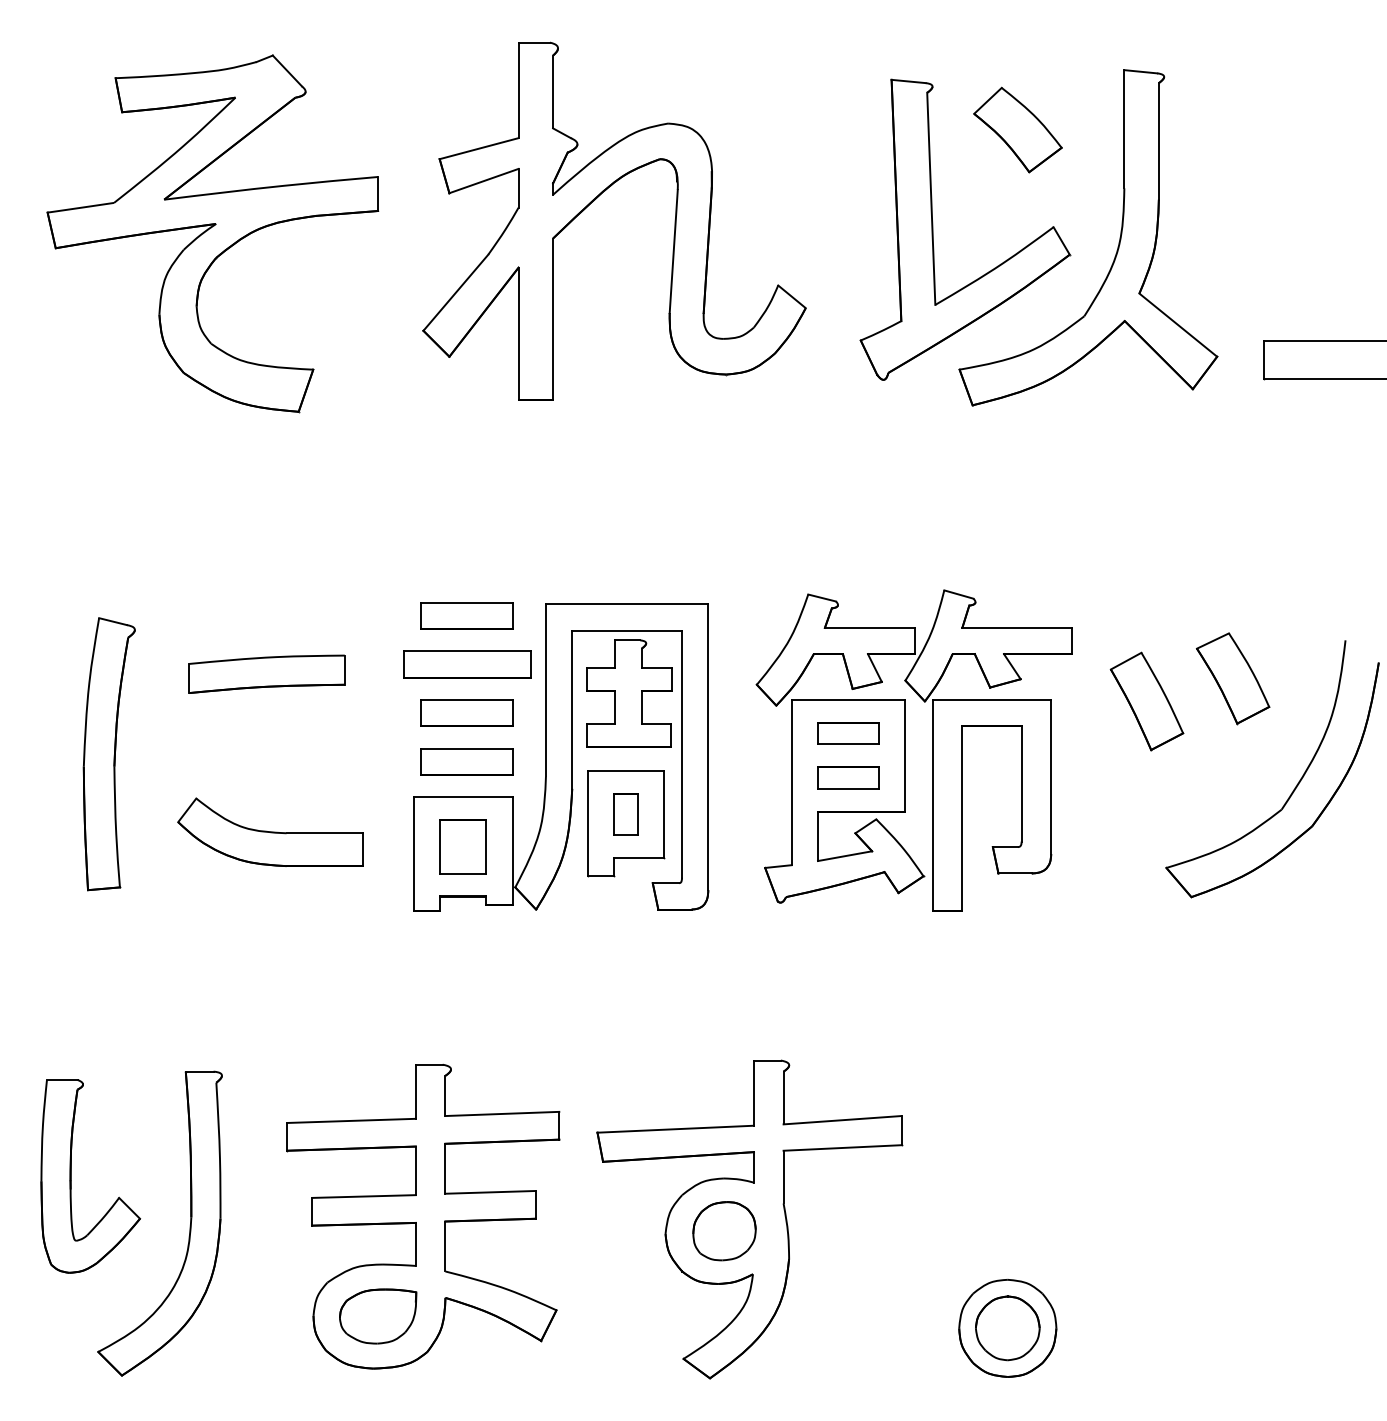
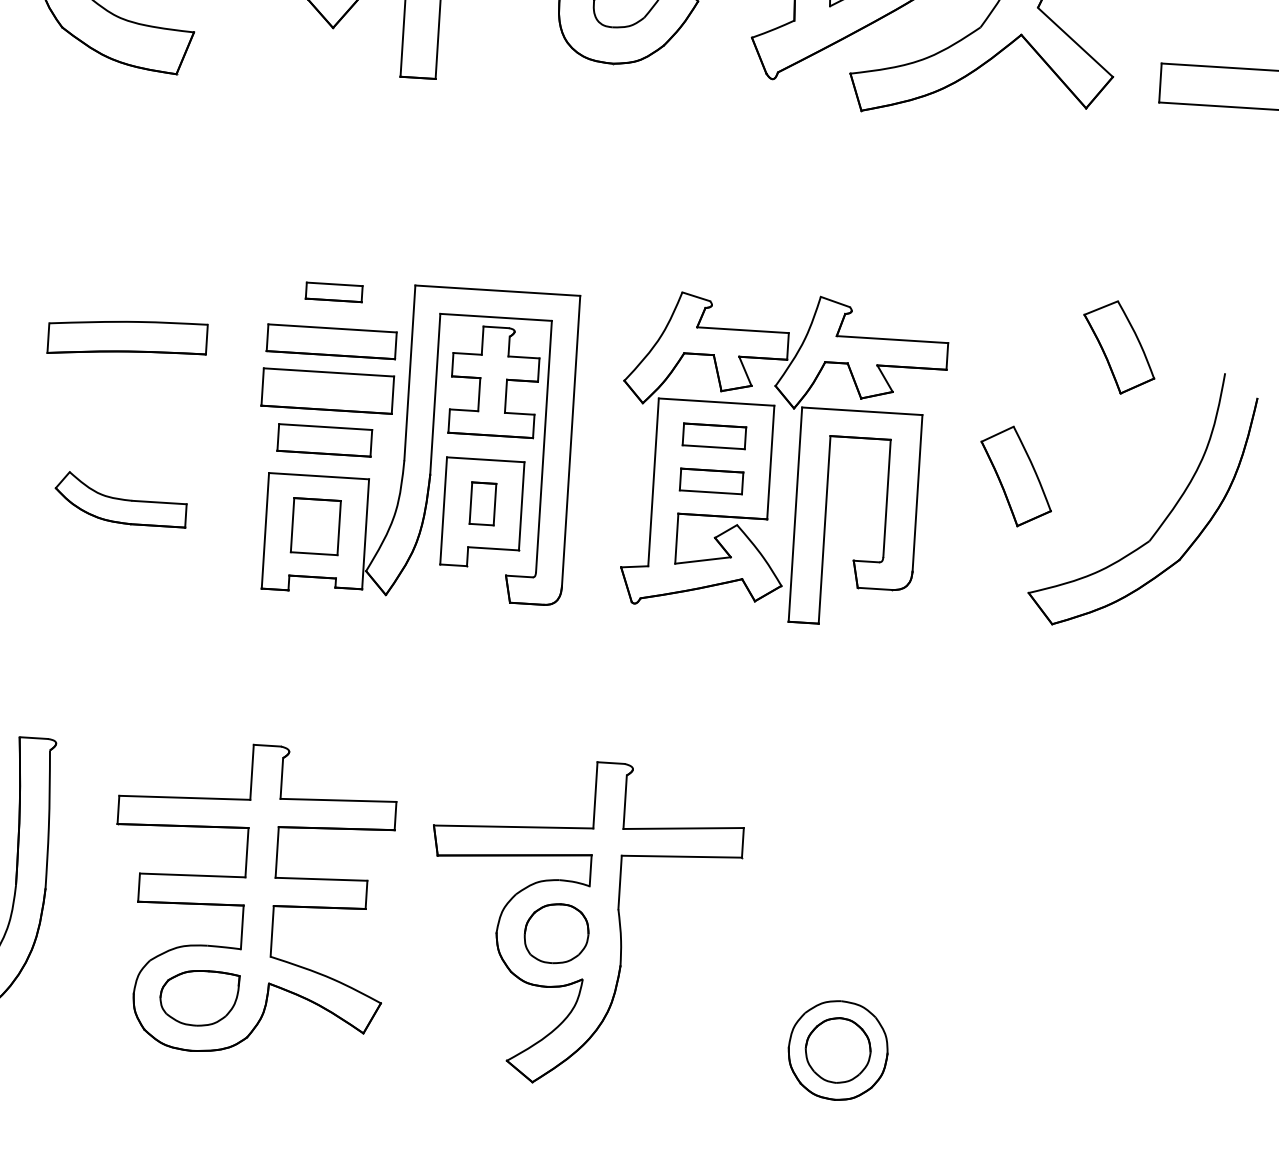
part: (466, 615) -> (333, 291), size x0.6
part: (1233, 678) -> (1119, 347), moved
part: (1146, 701) -> (1015, 476), moved
part: (466, 712) -> (327, 390), size x1.4
part: (270, 831) -> (121, 498), size x0.7

